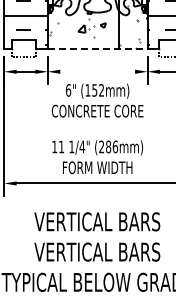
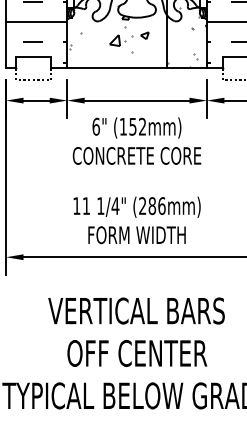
line: (97, 48) -> (136, 67), dashed -> solid
line: (97, 71) -> (136, 100), added
text: (97, 251) -> (136, 352), VERTICAL BARS -> OFF CENTER

